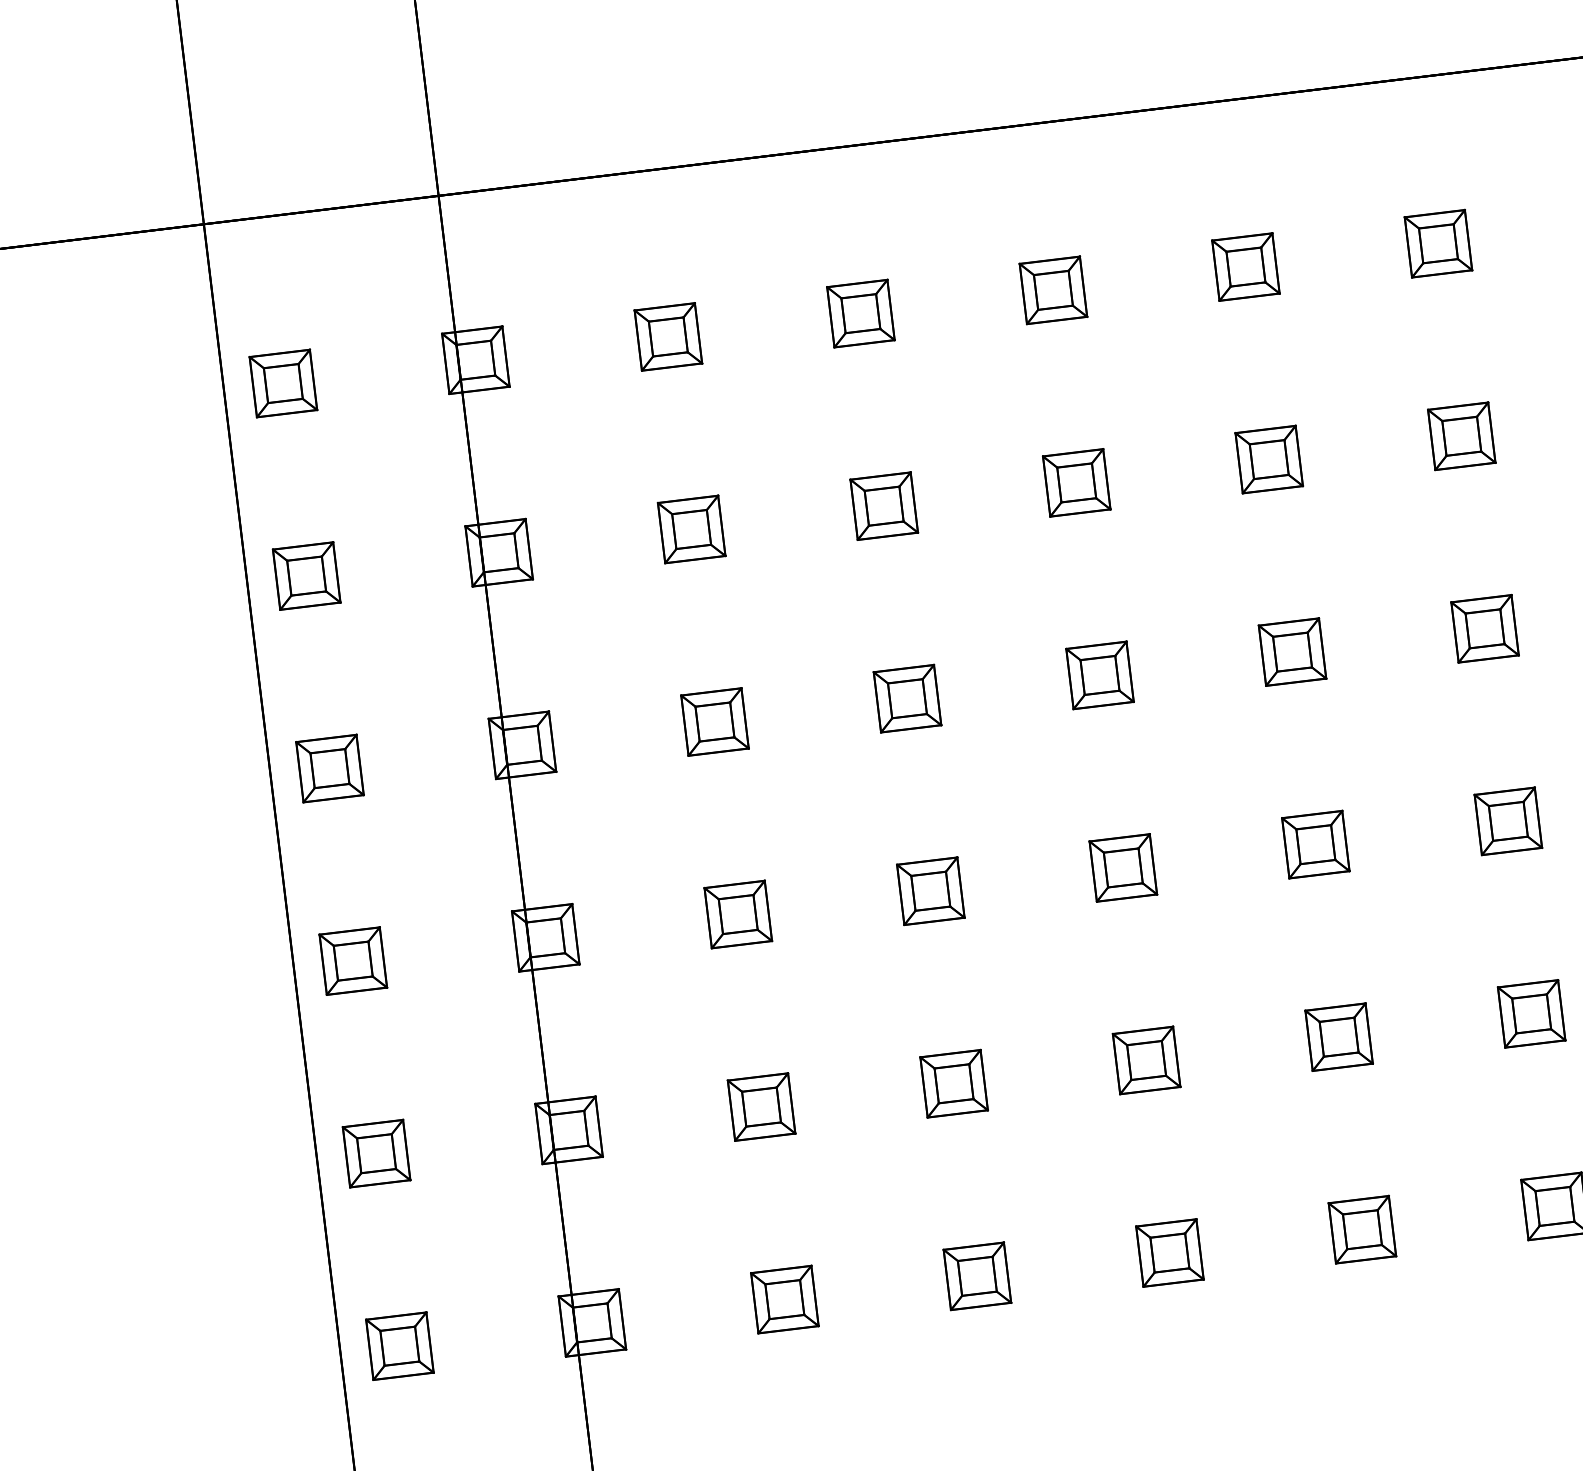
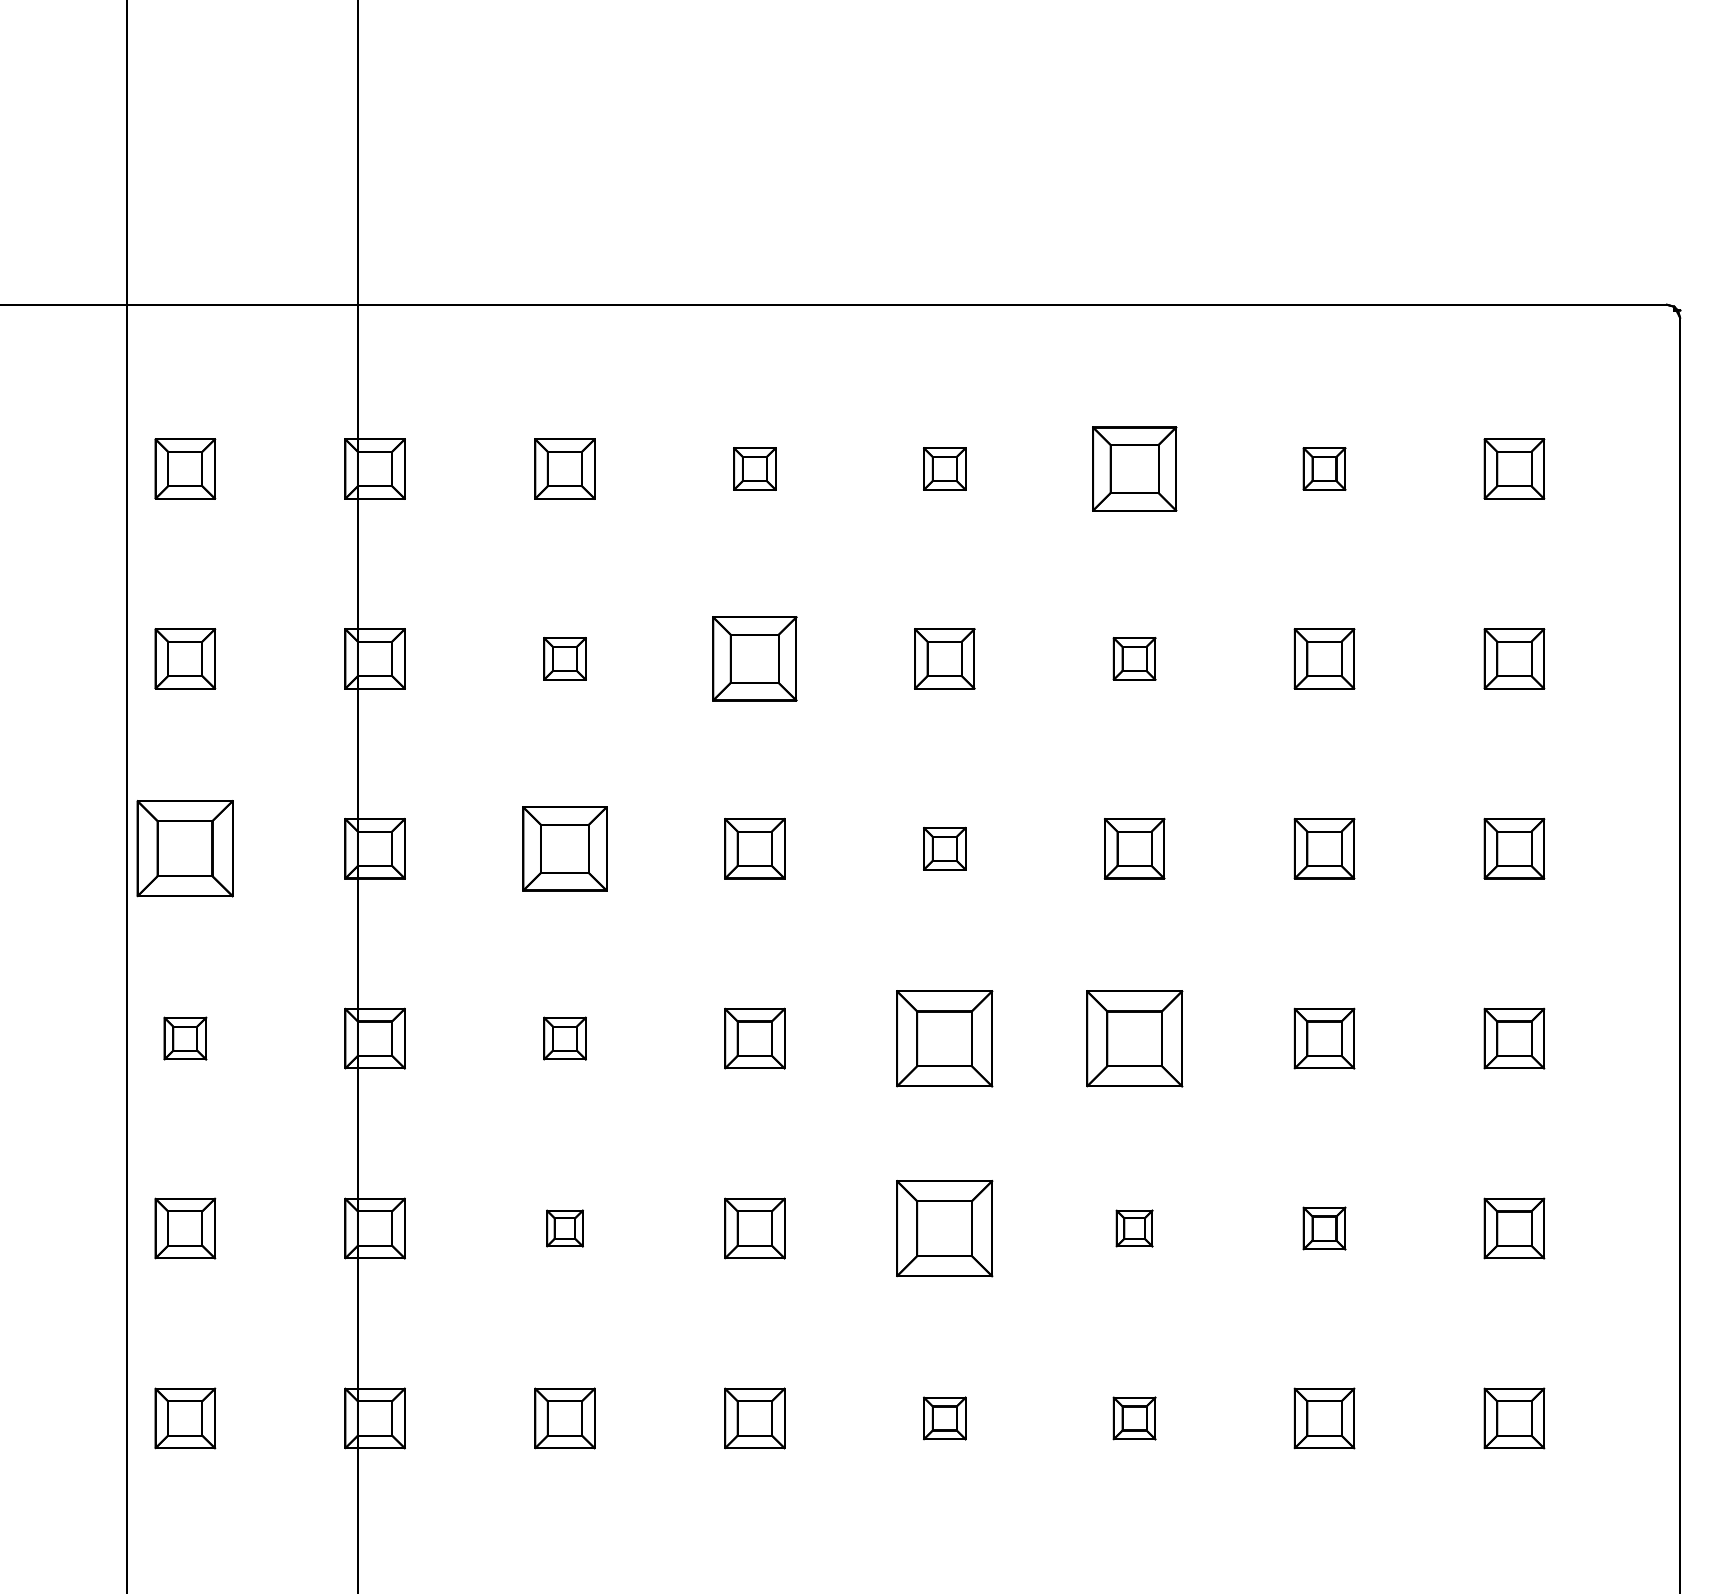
part: (1438, 243) -> (1324, 468), size x0.7
part: (1245, 266) -> (1134, 468), size x1.4
part: (1053, 289) -> (944, 468), size x0.7
part: (860, 313) -> (754, 468), size x0.7
part: (1269, 459) -> (1134, 658), size x0.7
part: (883, 505) -> (754, 658), size x1.4
part: (691, 529) -> (564, 658), size x0.7
part: (1099, 675) -> (944, 848), size x0.7
part: (714, 721) -> (564, 848), size x1.4
part: (330, 768) -> (185, 848), size x1.6
part: (1315, 844) -> (1134, 1038), size x1.6
part: (1123, 867) -> (944, 1038), size x1.6
part: (737, 914) -> (564, 1038), size x0.7
part: (353, 960) -> (185, 1038), size x0.7
part: (1531, 1013) -> (1324, 1228), size x0.7
part: (1339, 1037) -> (1134, 1228), size x0.6
part: (1146, 1060) -> (944, 1228), size x1.6
part: (761, 1107) -> (564, 1228), size x0.6
part: (1362, 1229) -> (1134, 1418), size x0.7
part: (1169, 1253) -> (944, 1418), size x0.7

